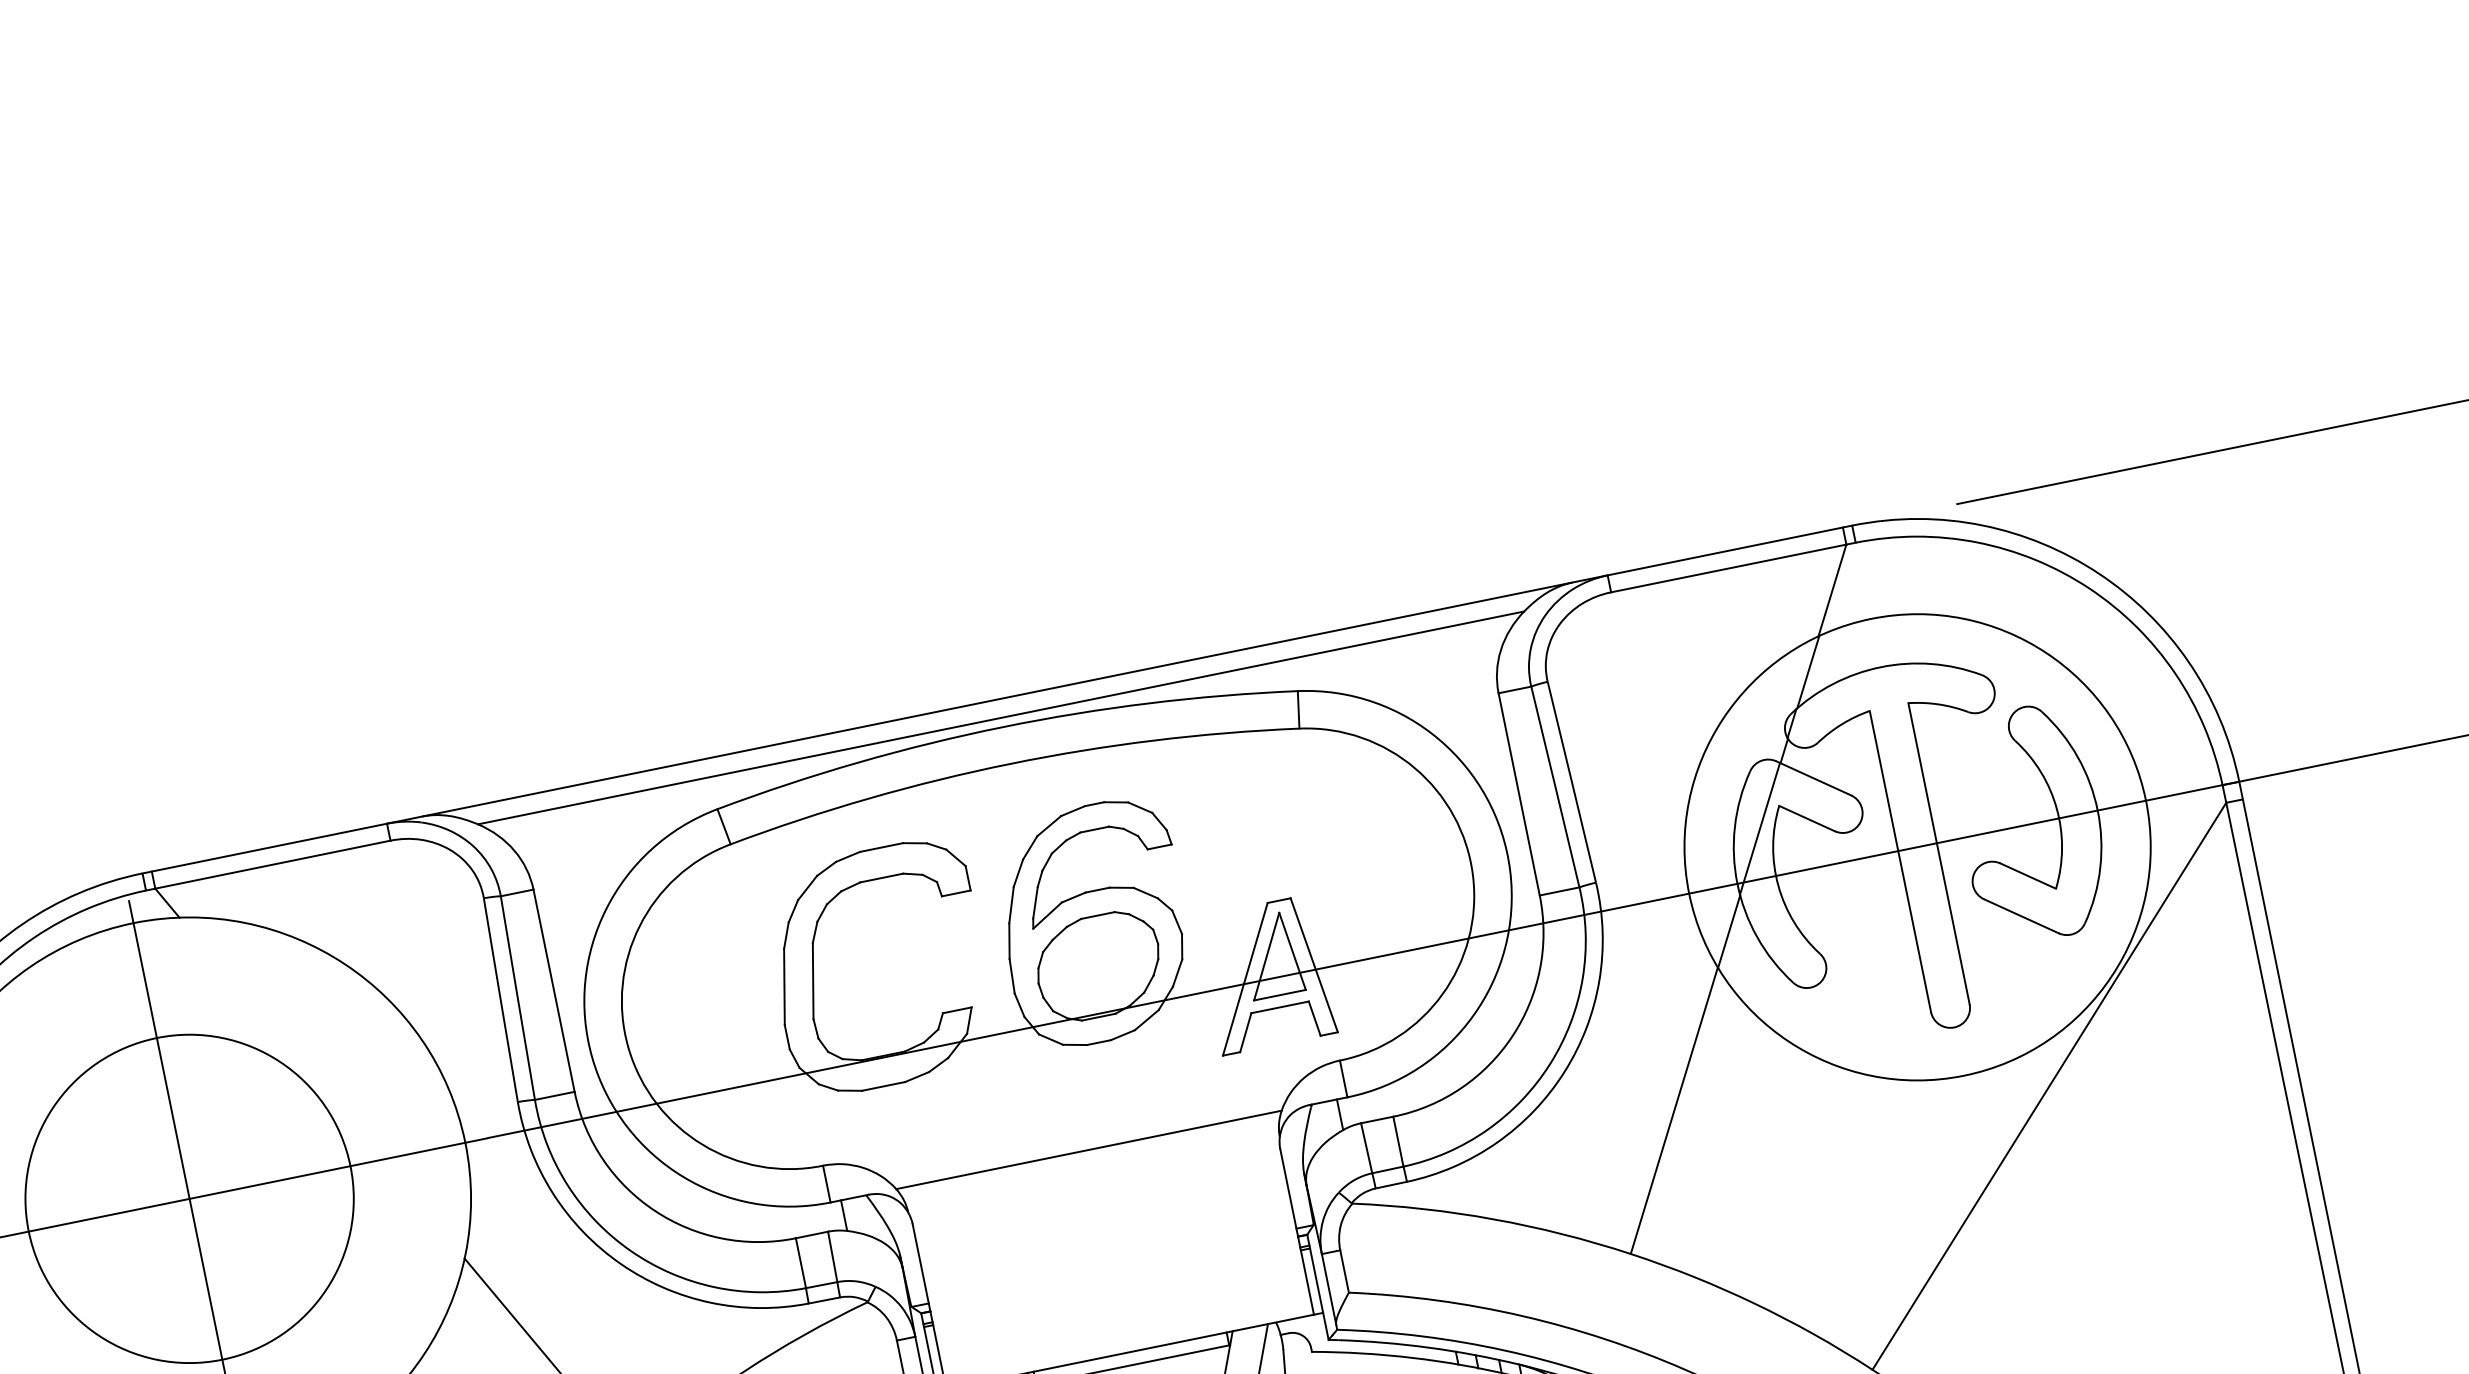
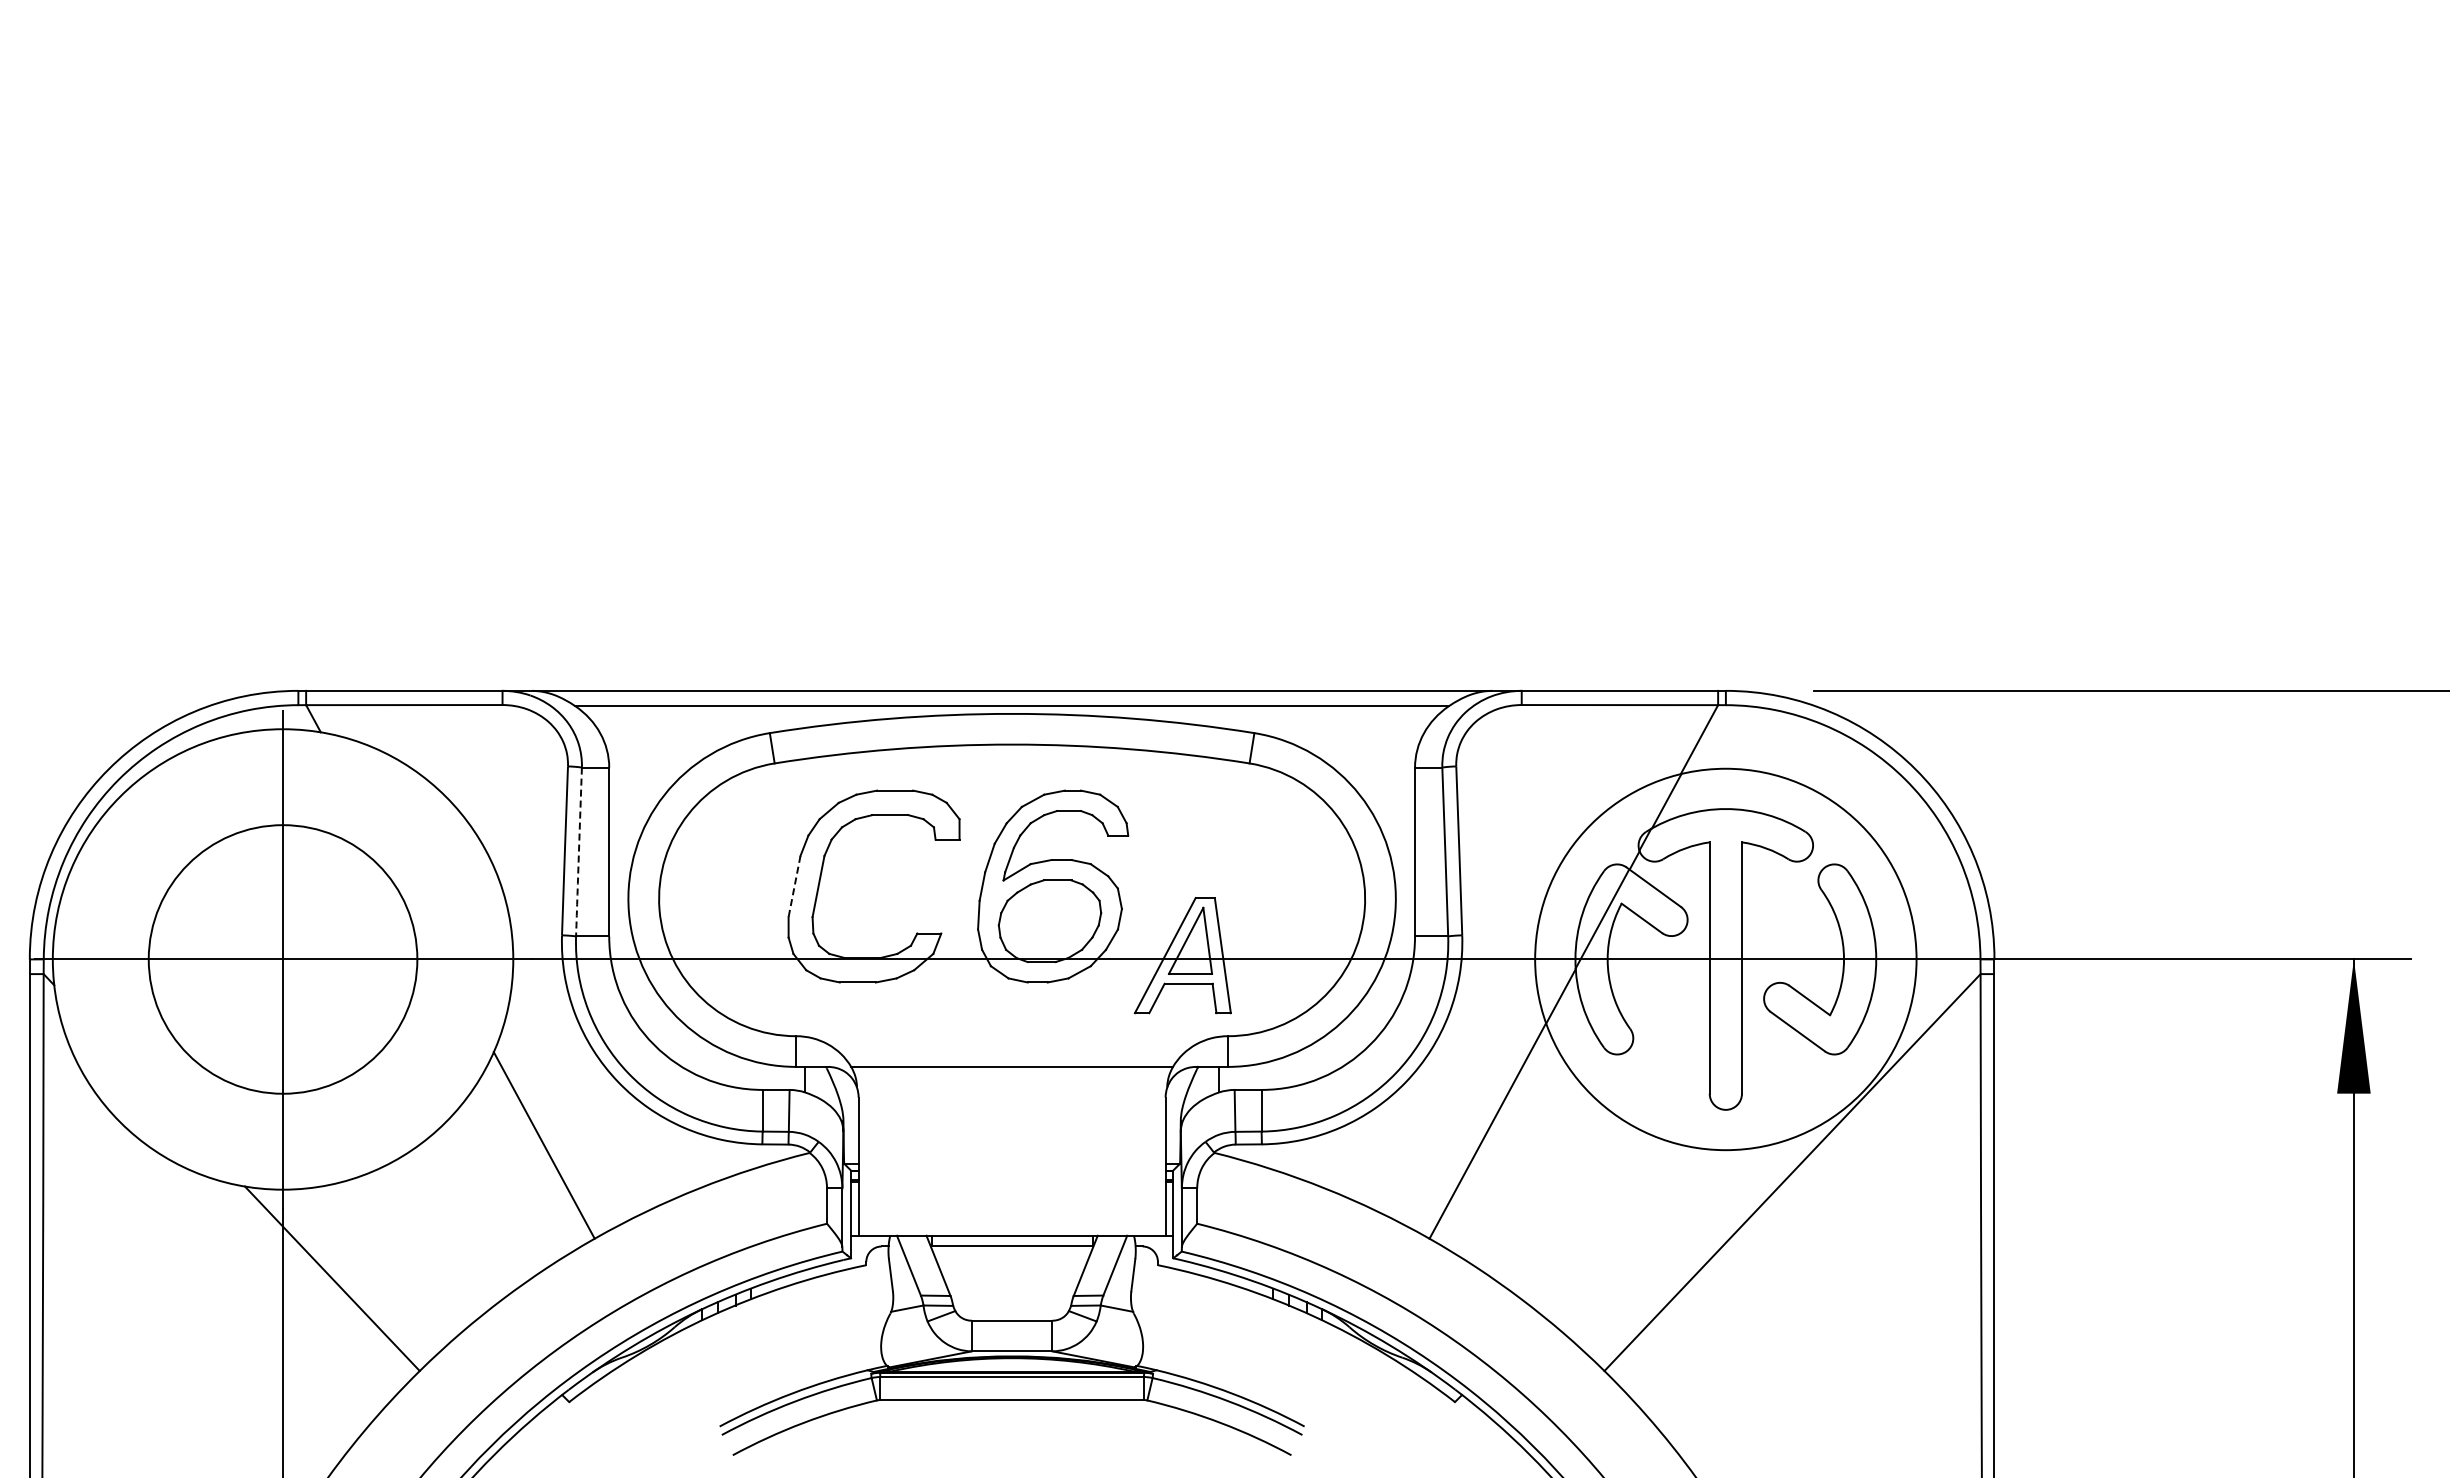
line: (784, 988) -> (794, 887), solid -> dashed
arc: (517, 998) -> (578, 852), solid -> dashed

